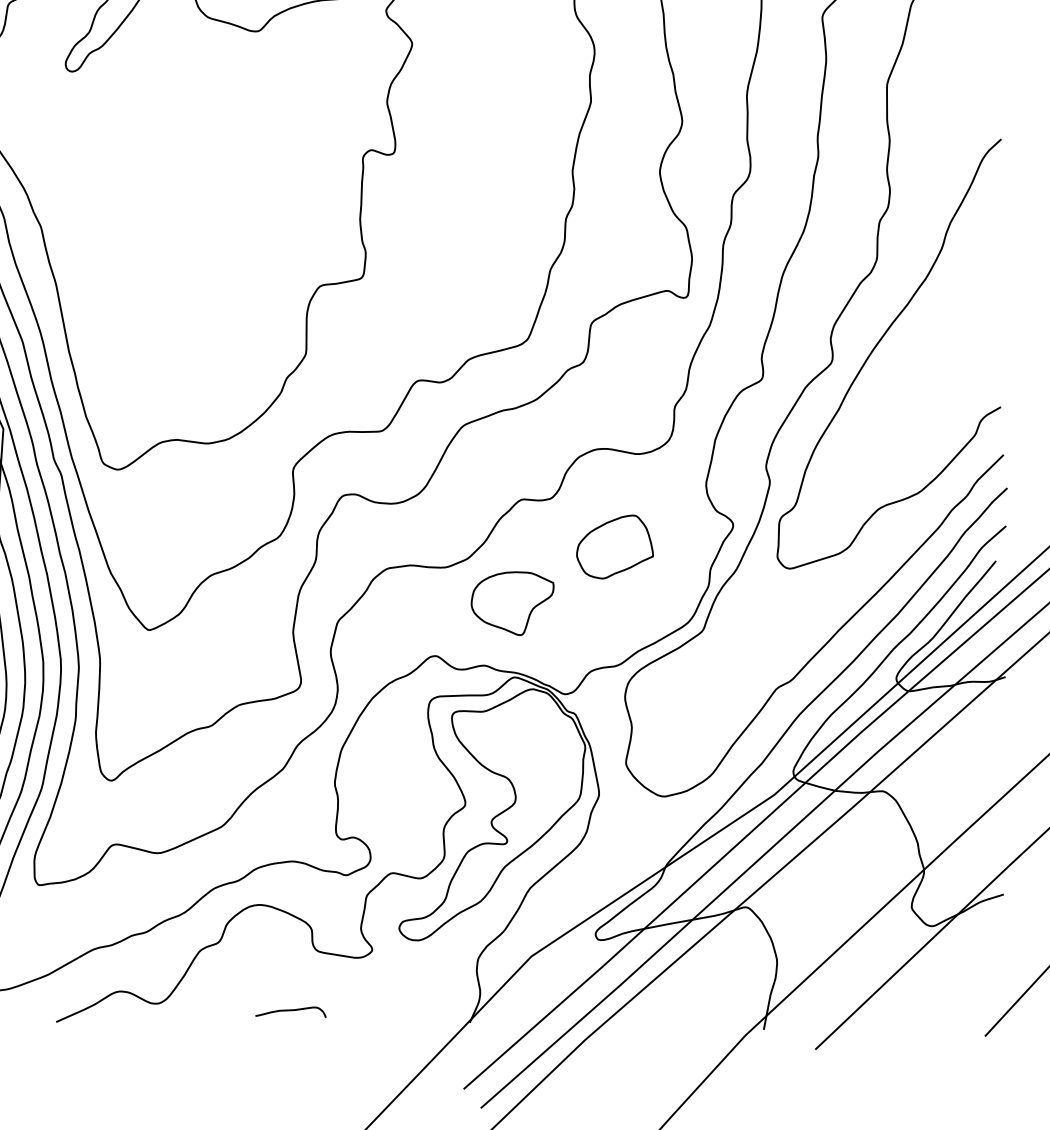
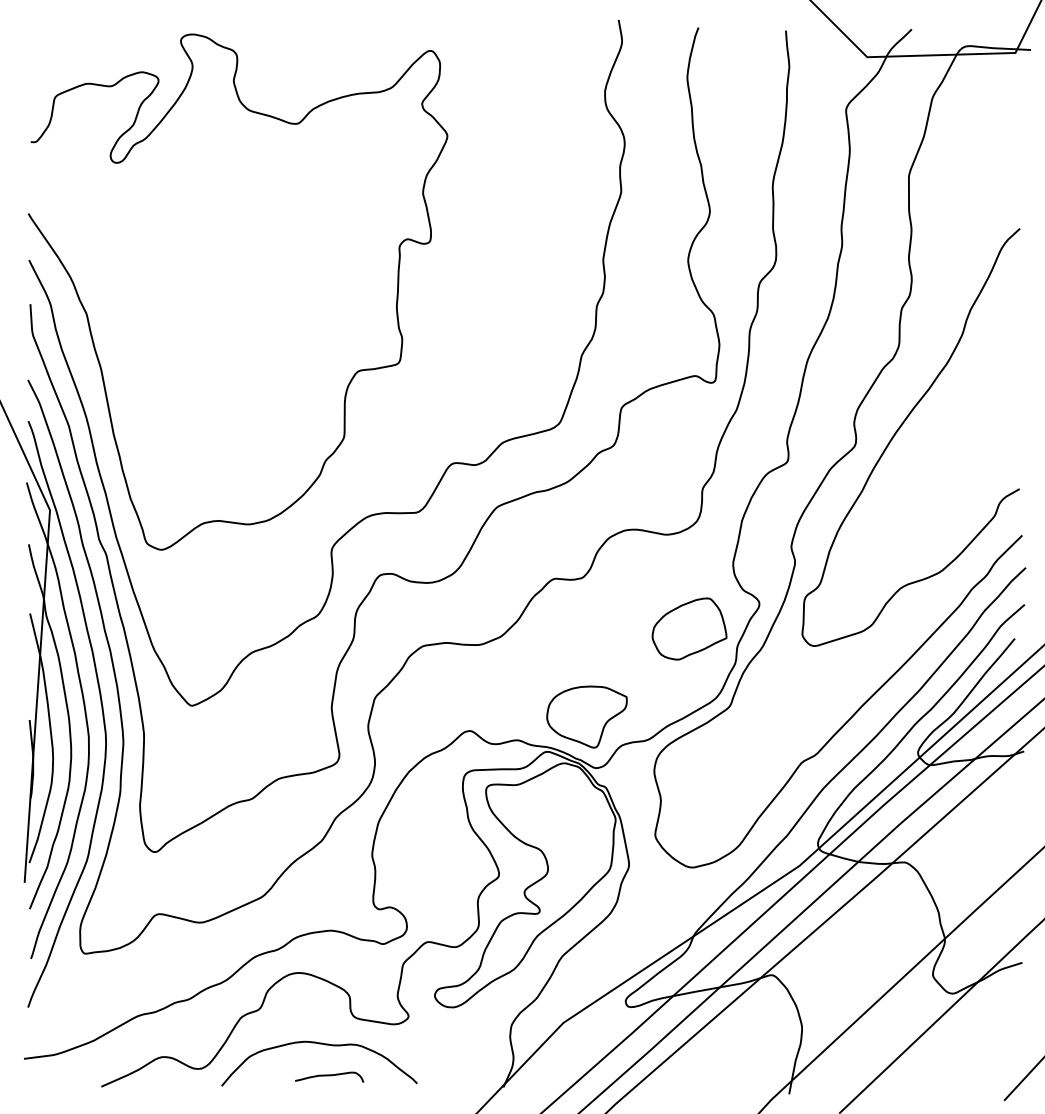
part: (614, 546) -> (689, 628), moved
part: (512, 603) -> (586, 716), moved
curve: (286, 979) -> (325, 1045), added

